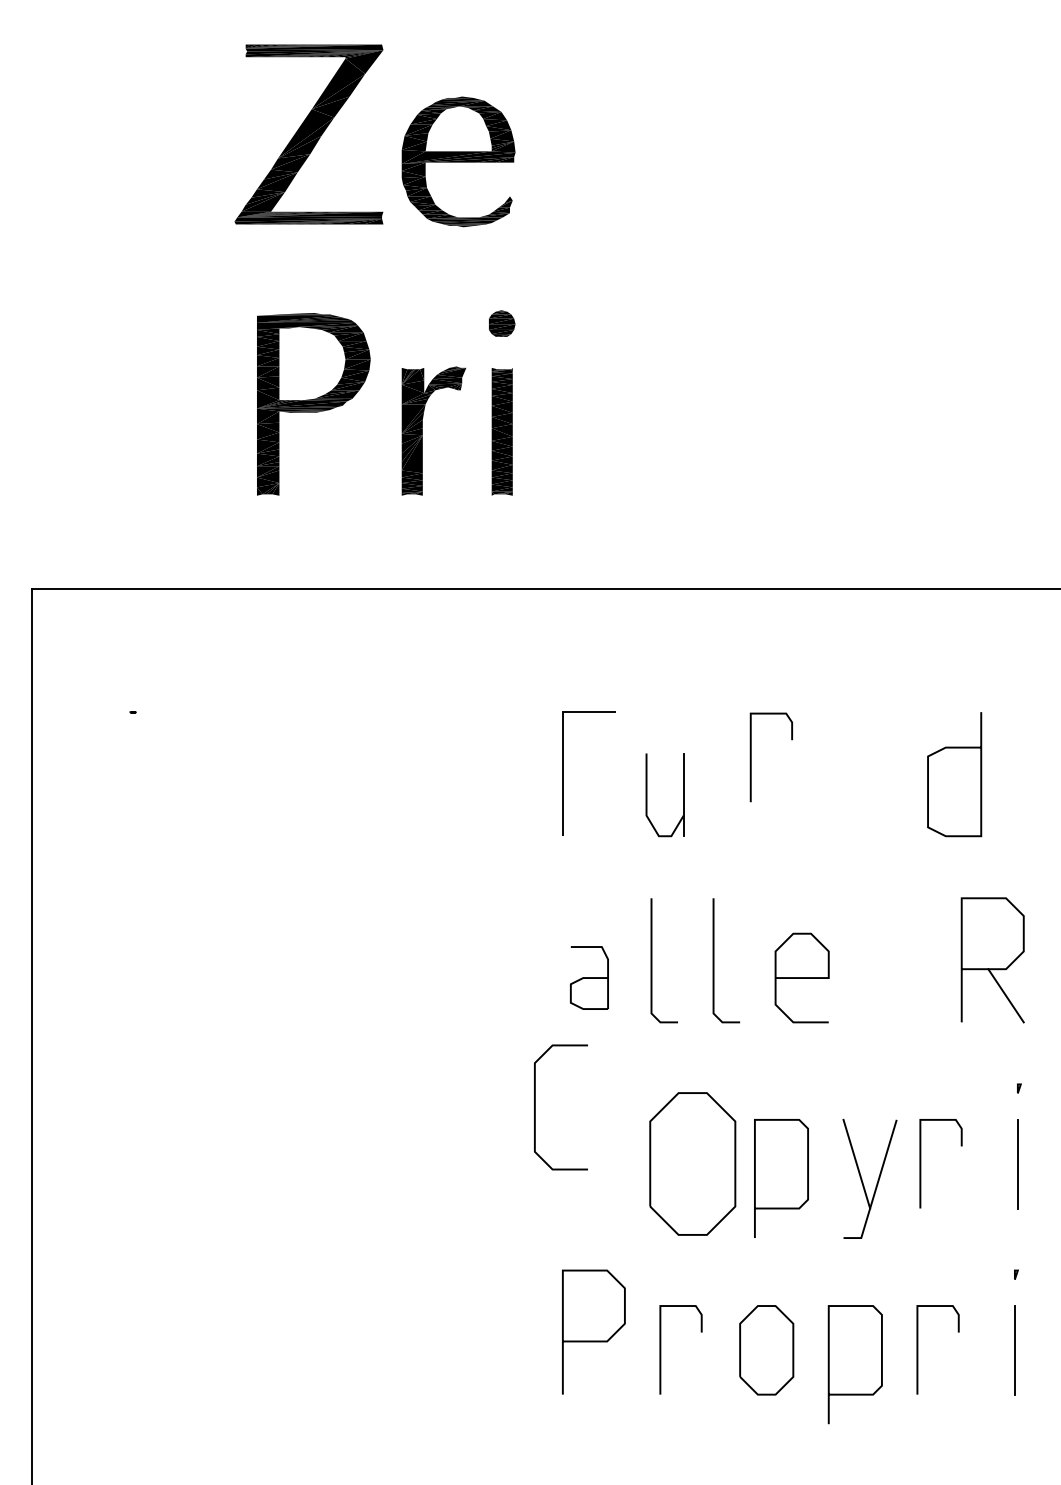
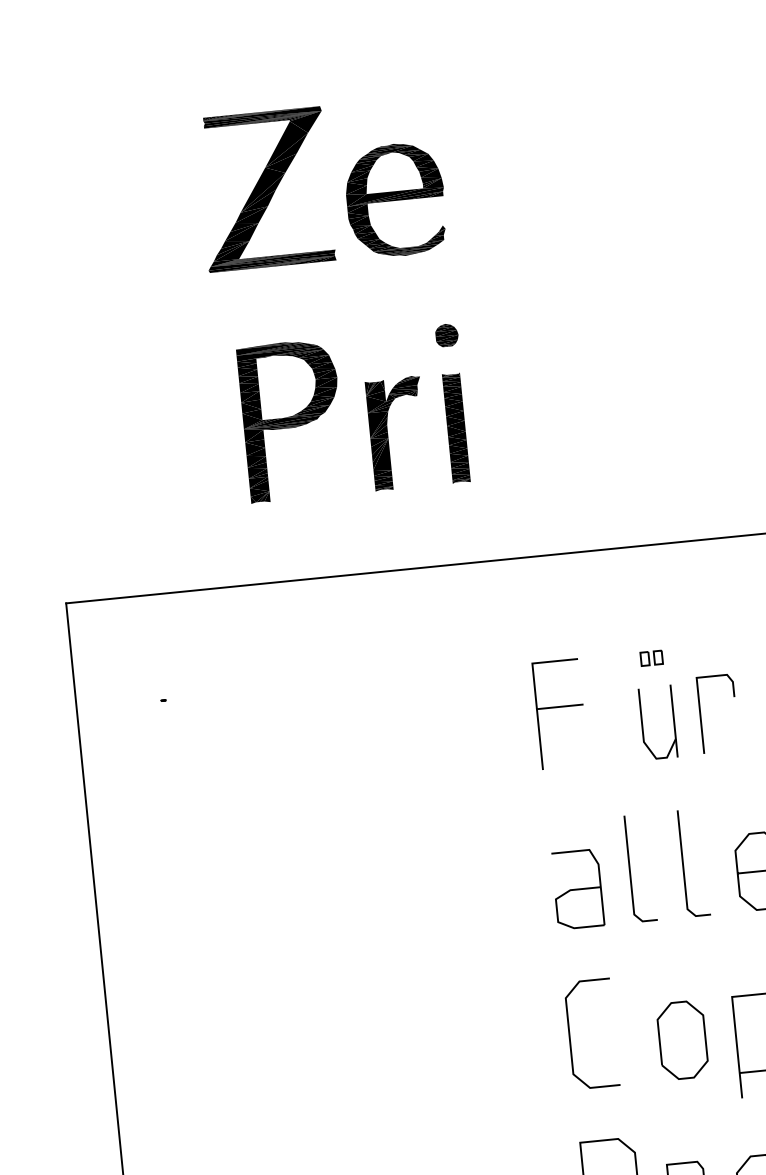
part: (701, 719) -> (651, 657), added
line: (751, 757) -> (701, 715), moved
line: (589, 765) -> (559, 707), added
part: (647, 795) -> (643, 724), moved
part: (589, 977) -> (577, 888), size x1.43
curve: (535, 1107) -> (570, 1036), moved
part: (692, 1164) -> (682, 1040), size x0.62

